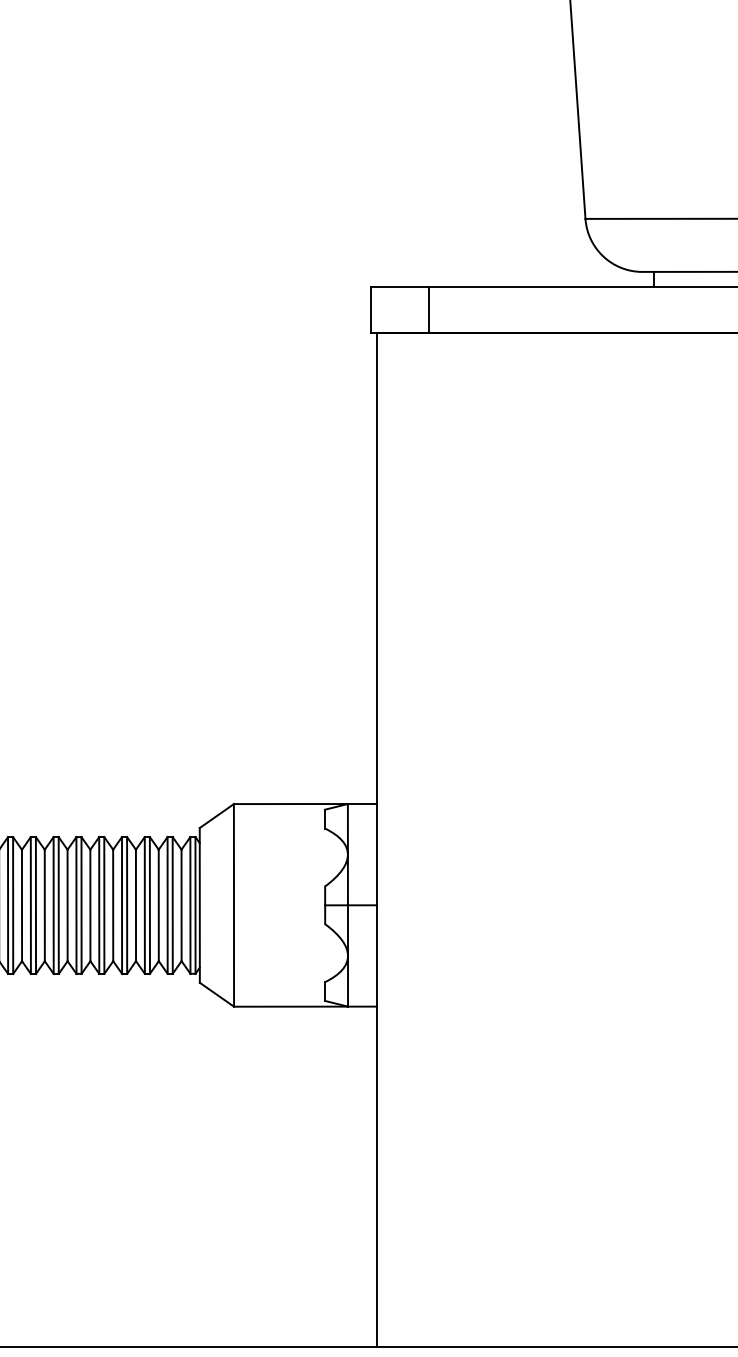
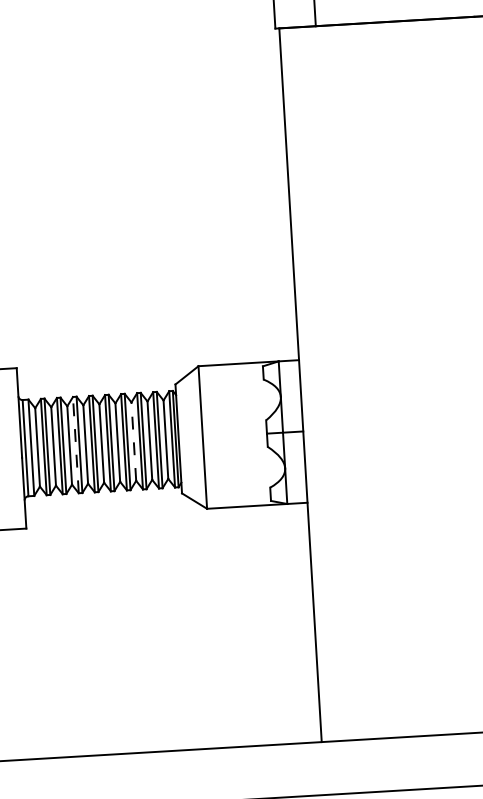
line: (53, 905) -> (75, 445), solid -> dashed
line: (135, 905) -> (133, 441), solid -> dashed

